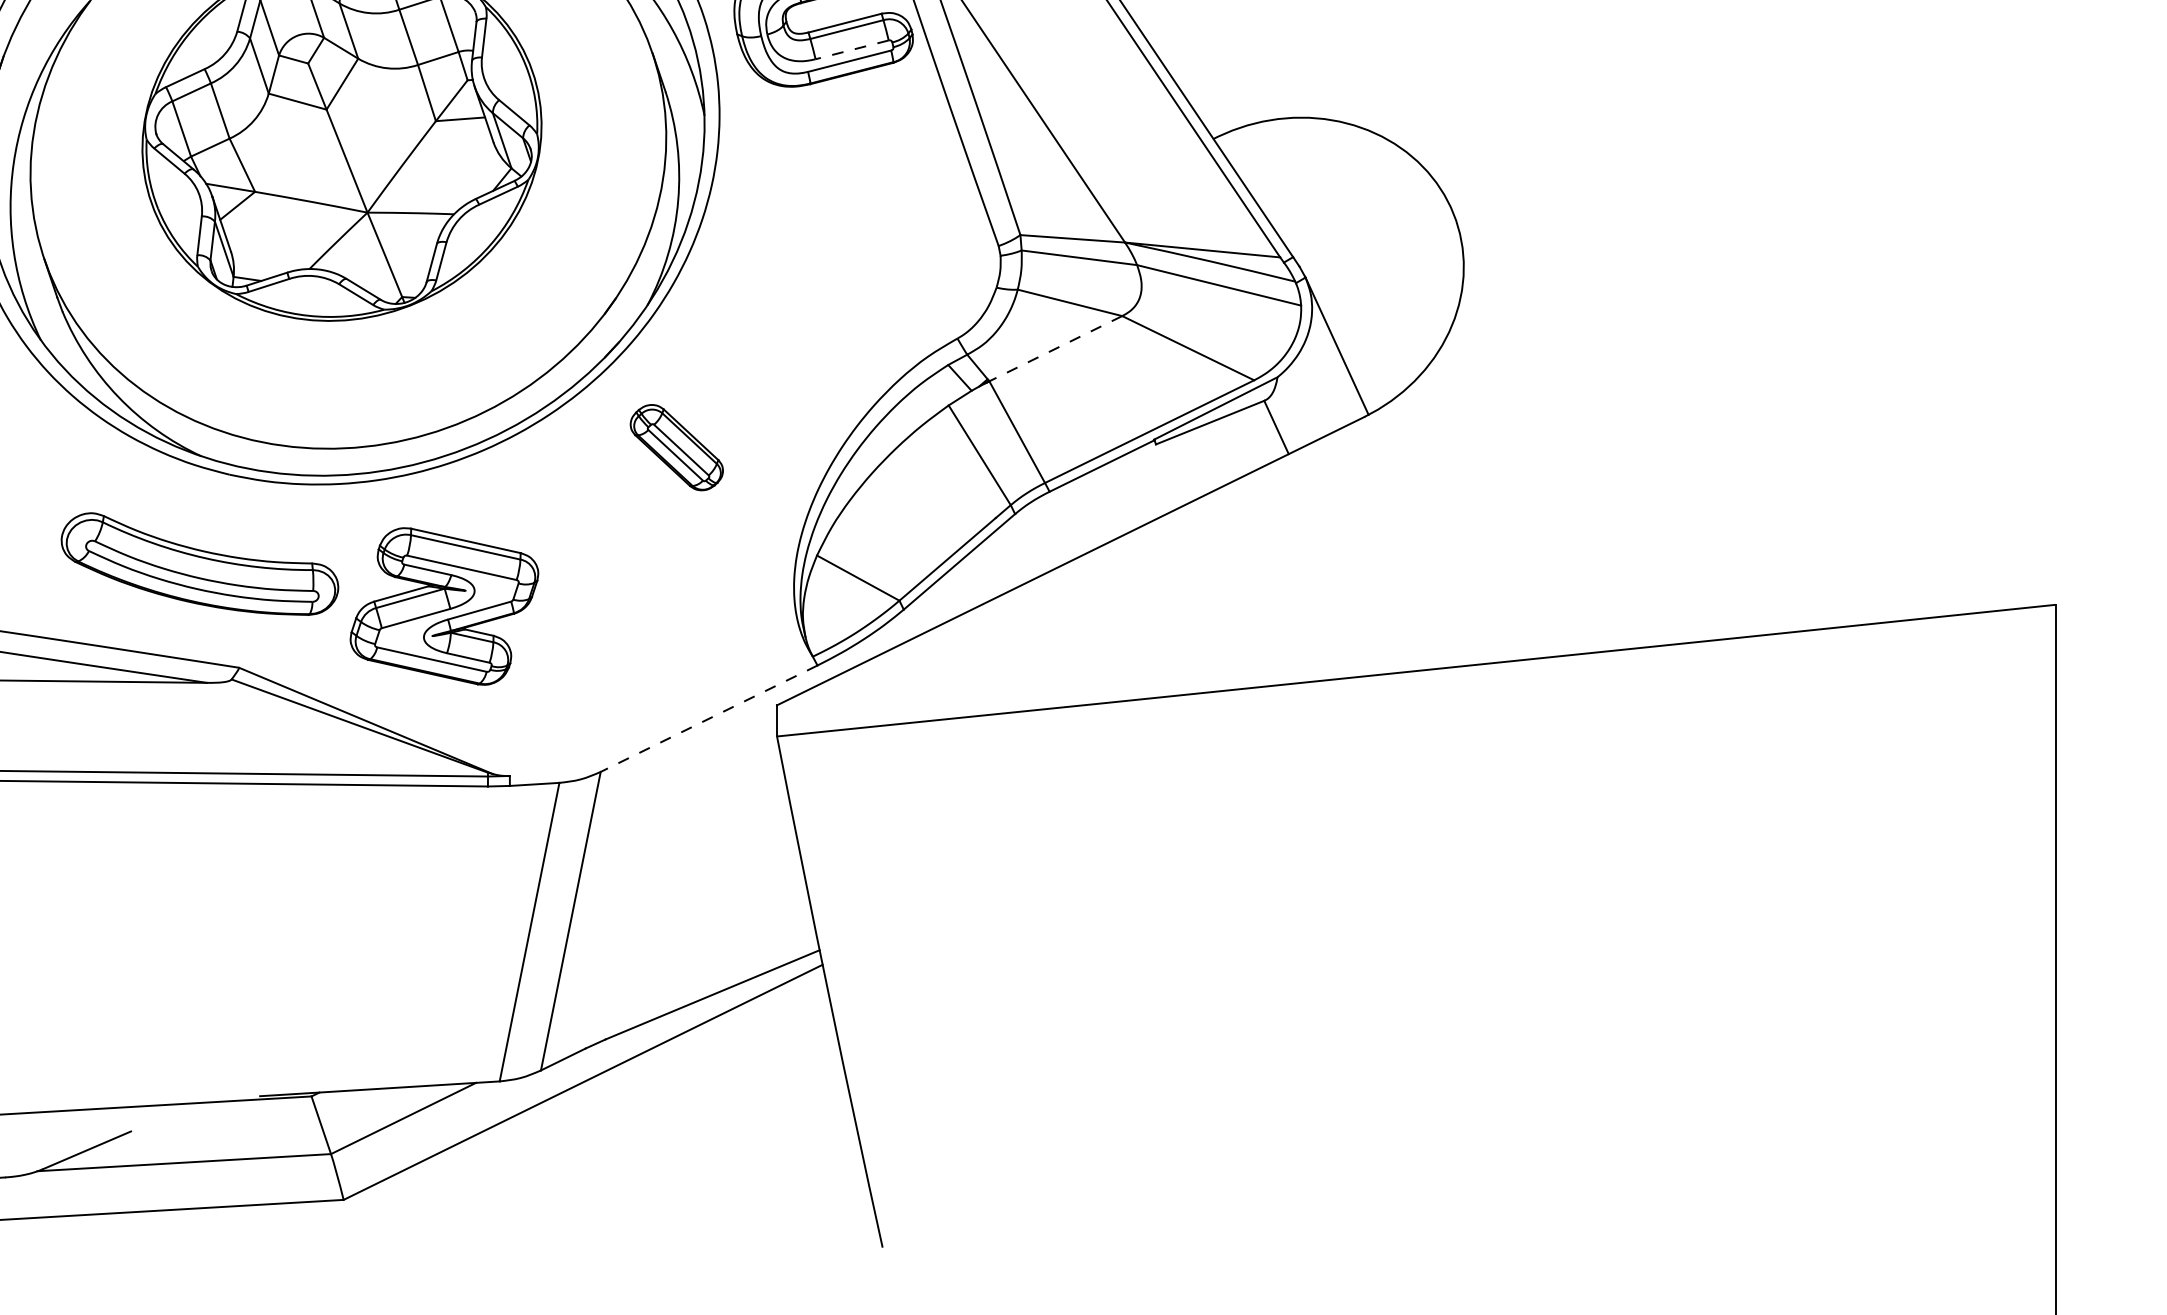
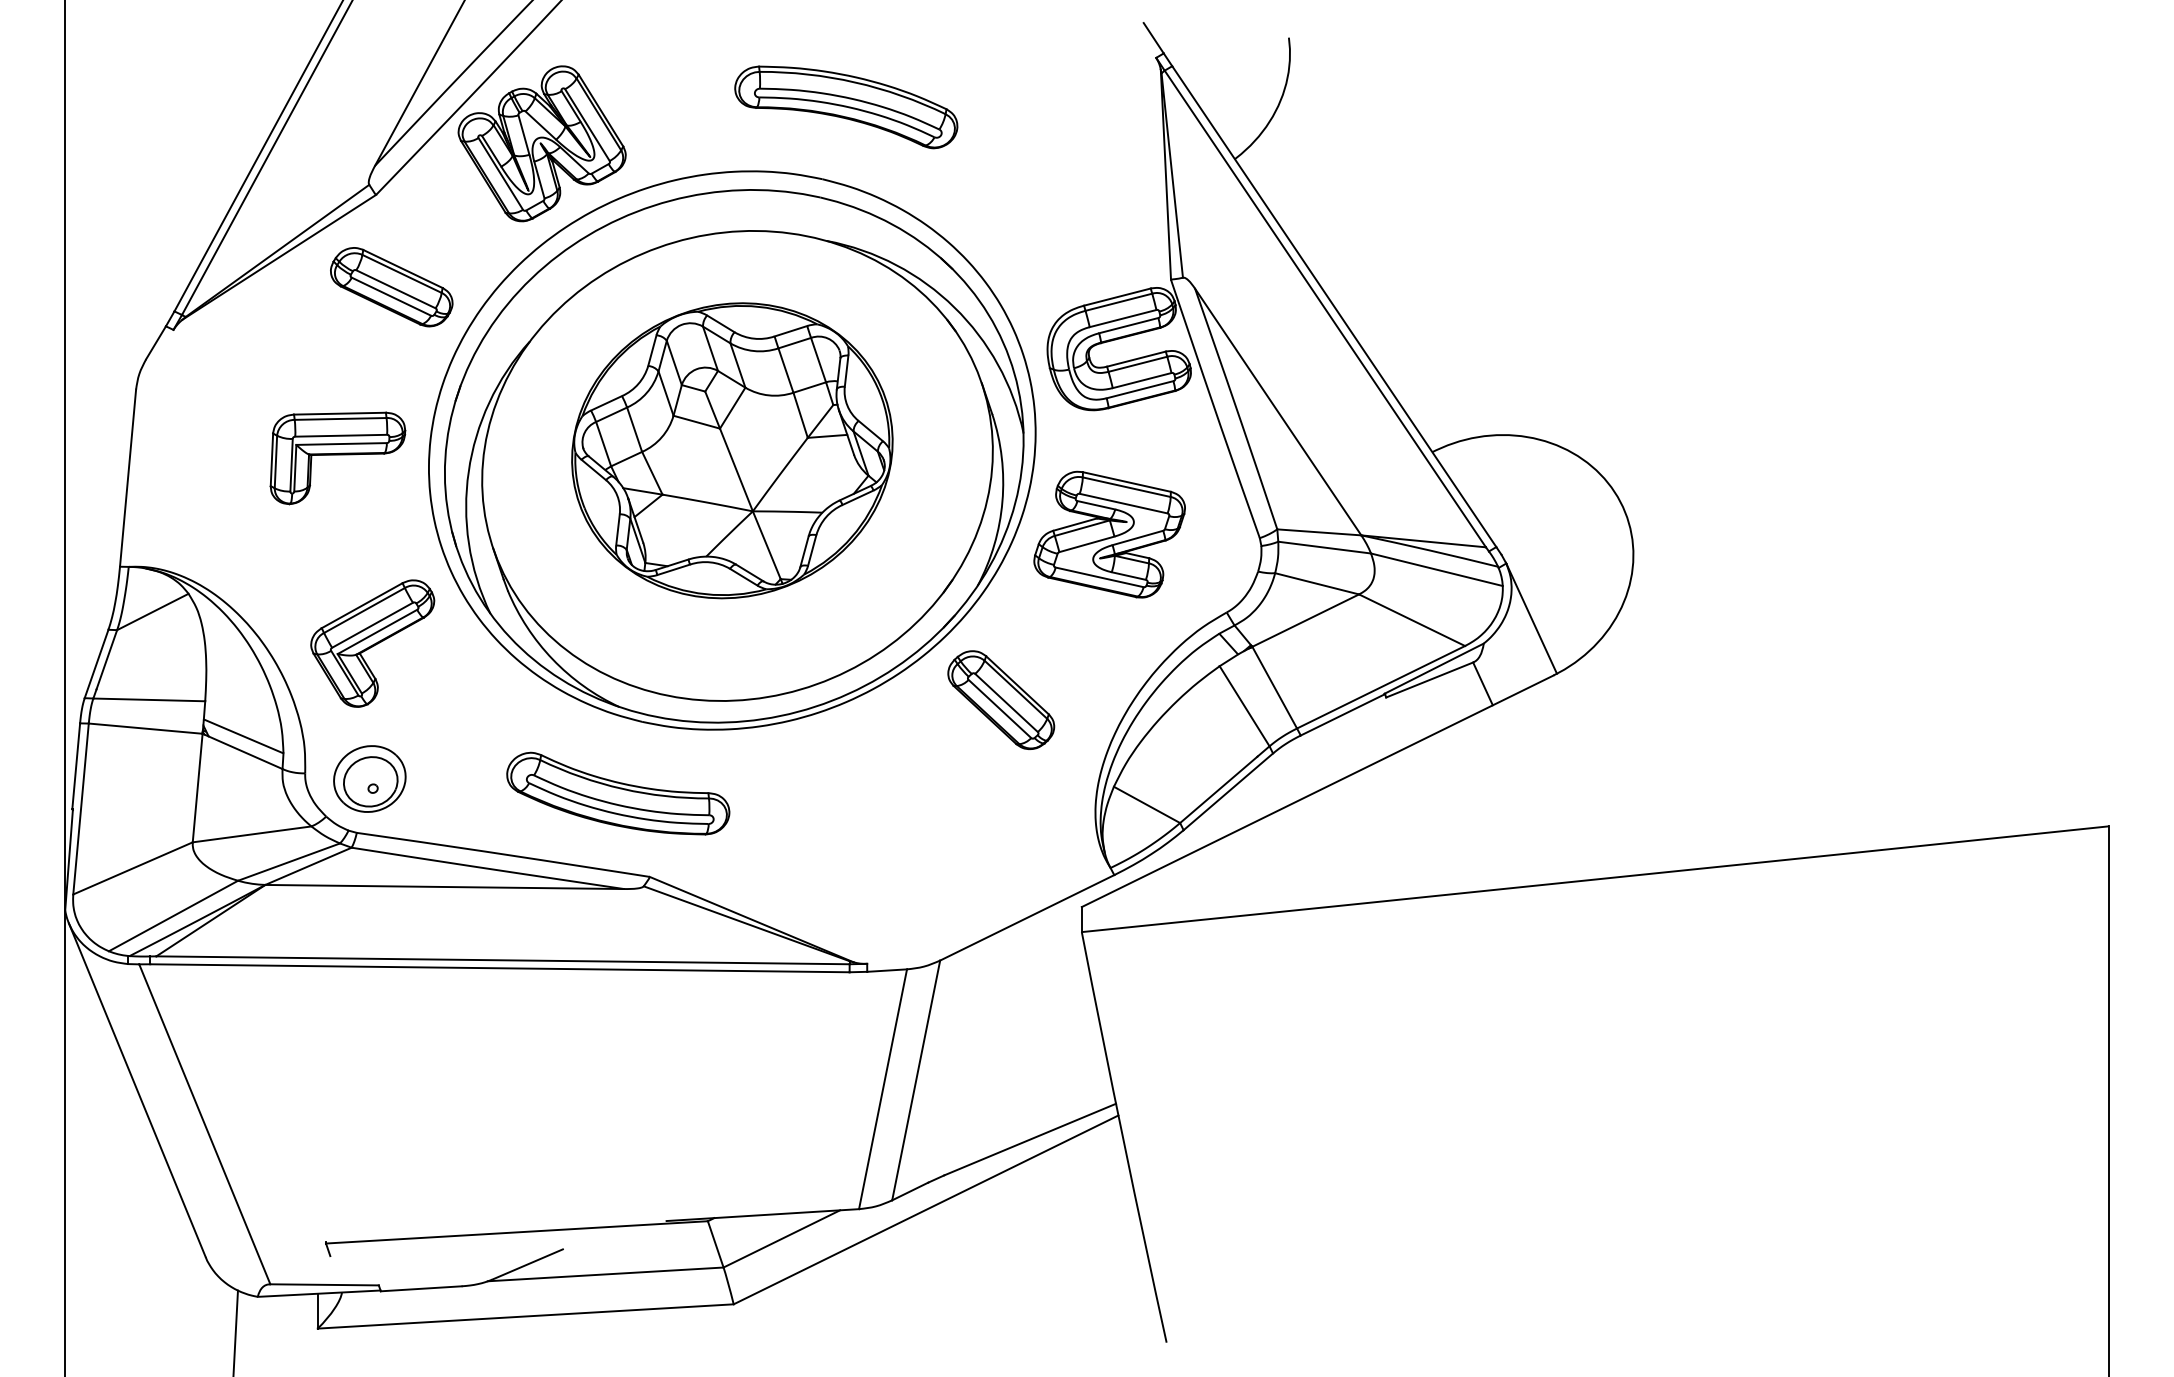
line: (851, 49) -> (1141, 380), dashed -> solid
line: (1055, 348) -> (1305, 620), dashed -> solid
part: (677, 446) -> (1001, 699), size x1.43
part: (444, 606) -> (1109, 534), moved
line: (709, 718) -> (1027, 917), dashed -> solid

